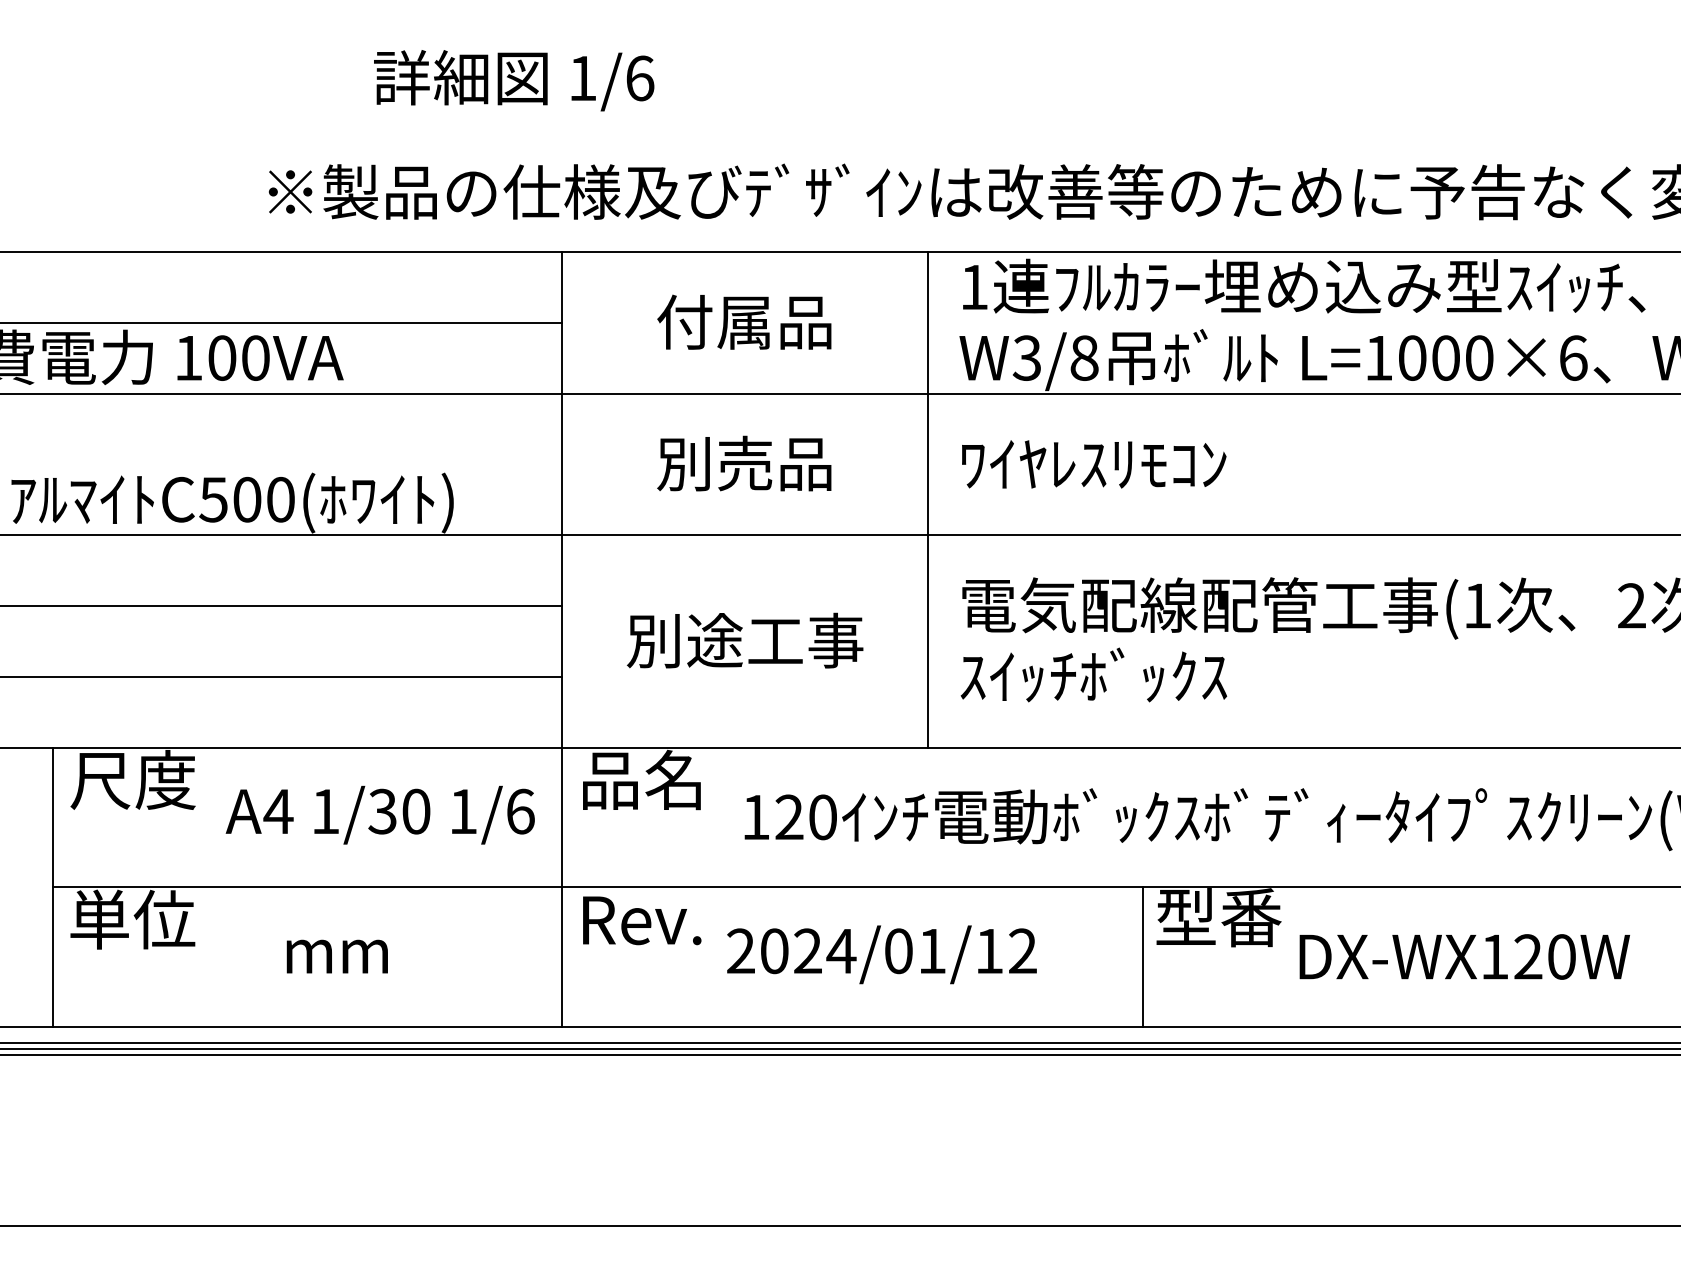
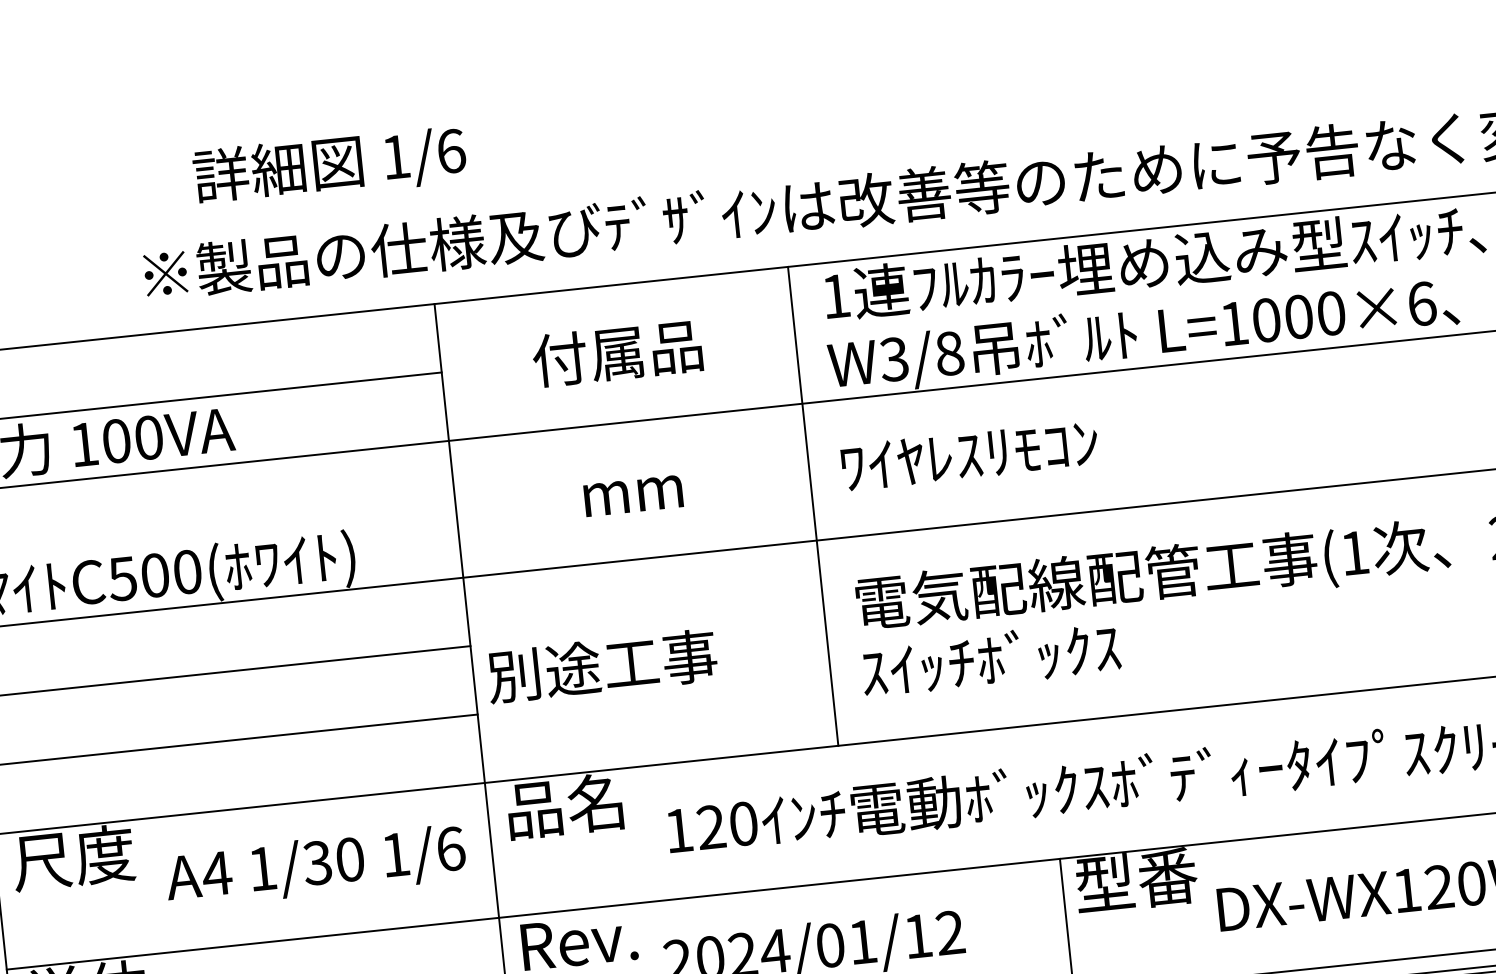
text: (514, 80) -> (330, 166), moved
text: (744, 463) -> (631, 489), 別売品 -> mm
text: (745, 640) -> (602, 665), moved

